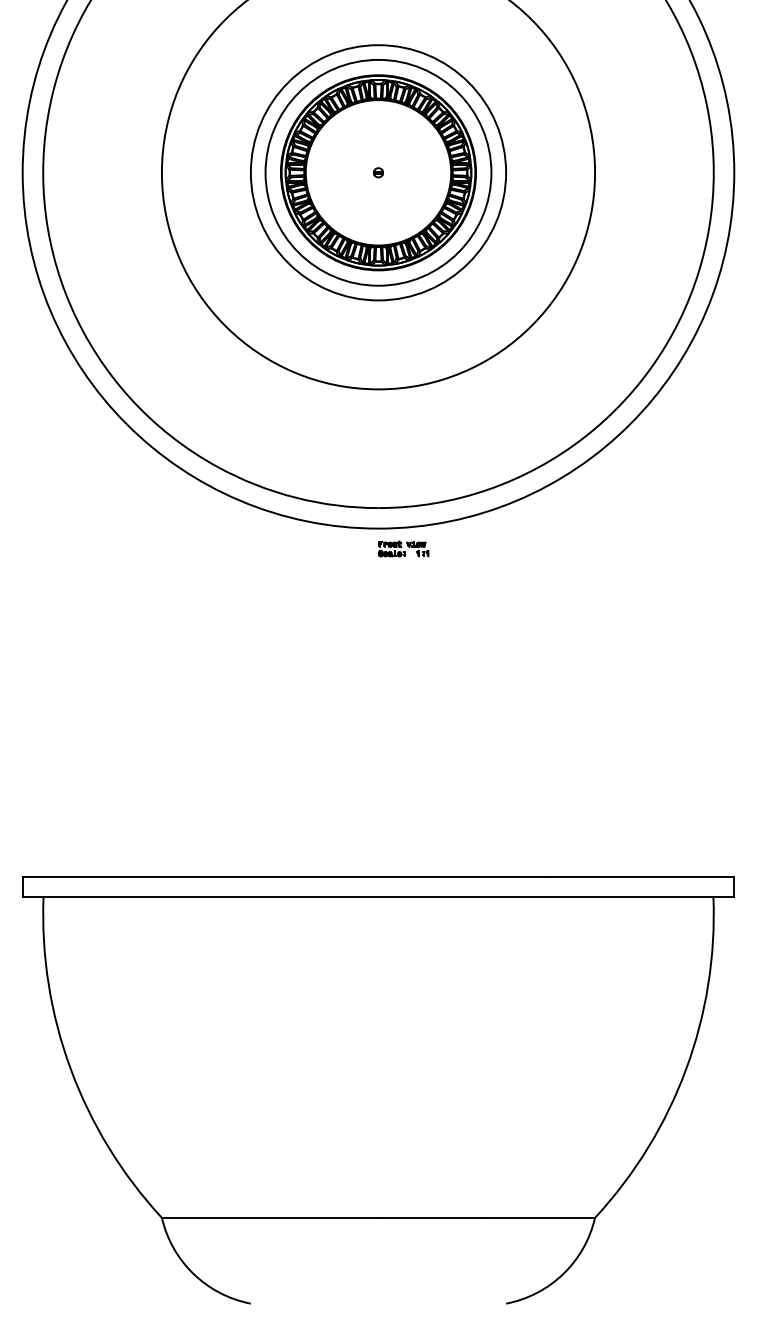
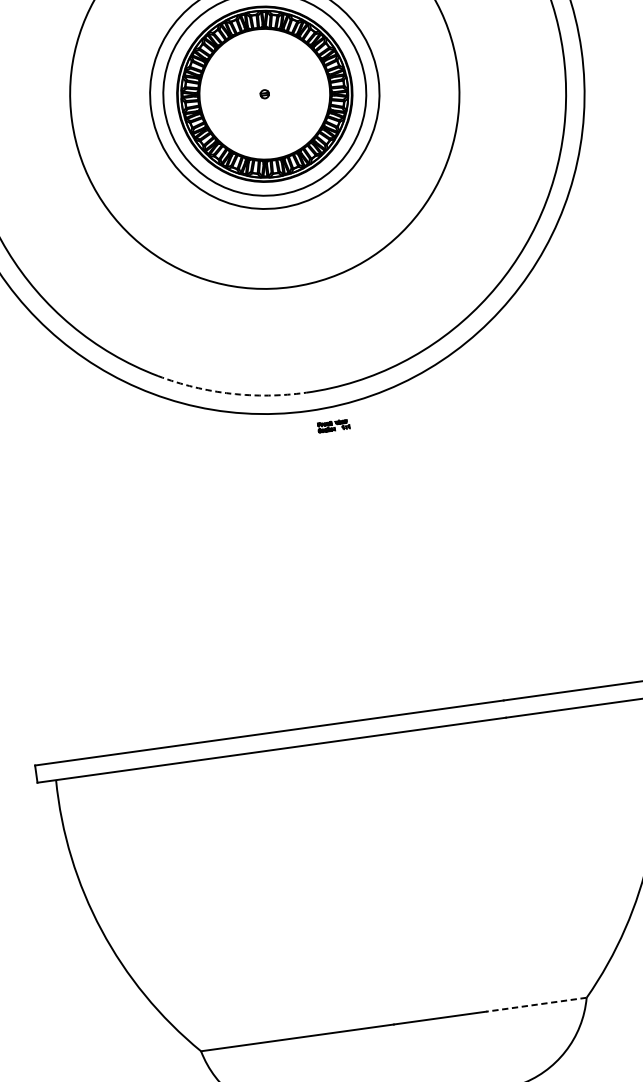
arc: (295, 497) -> (231, 393), solid -> dashed
part: (403, 548) -> (333, 425), size x0.7
line: (538, 1217) -> (536, 1004), solid -> dashed

